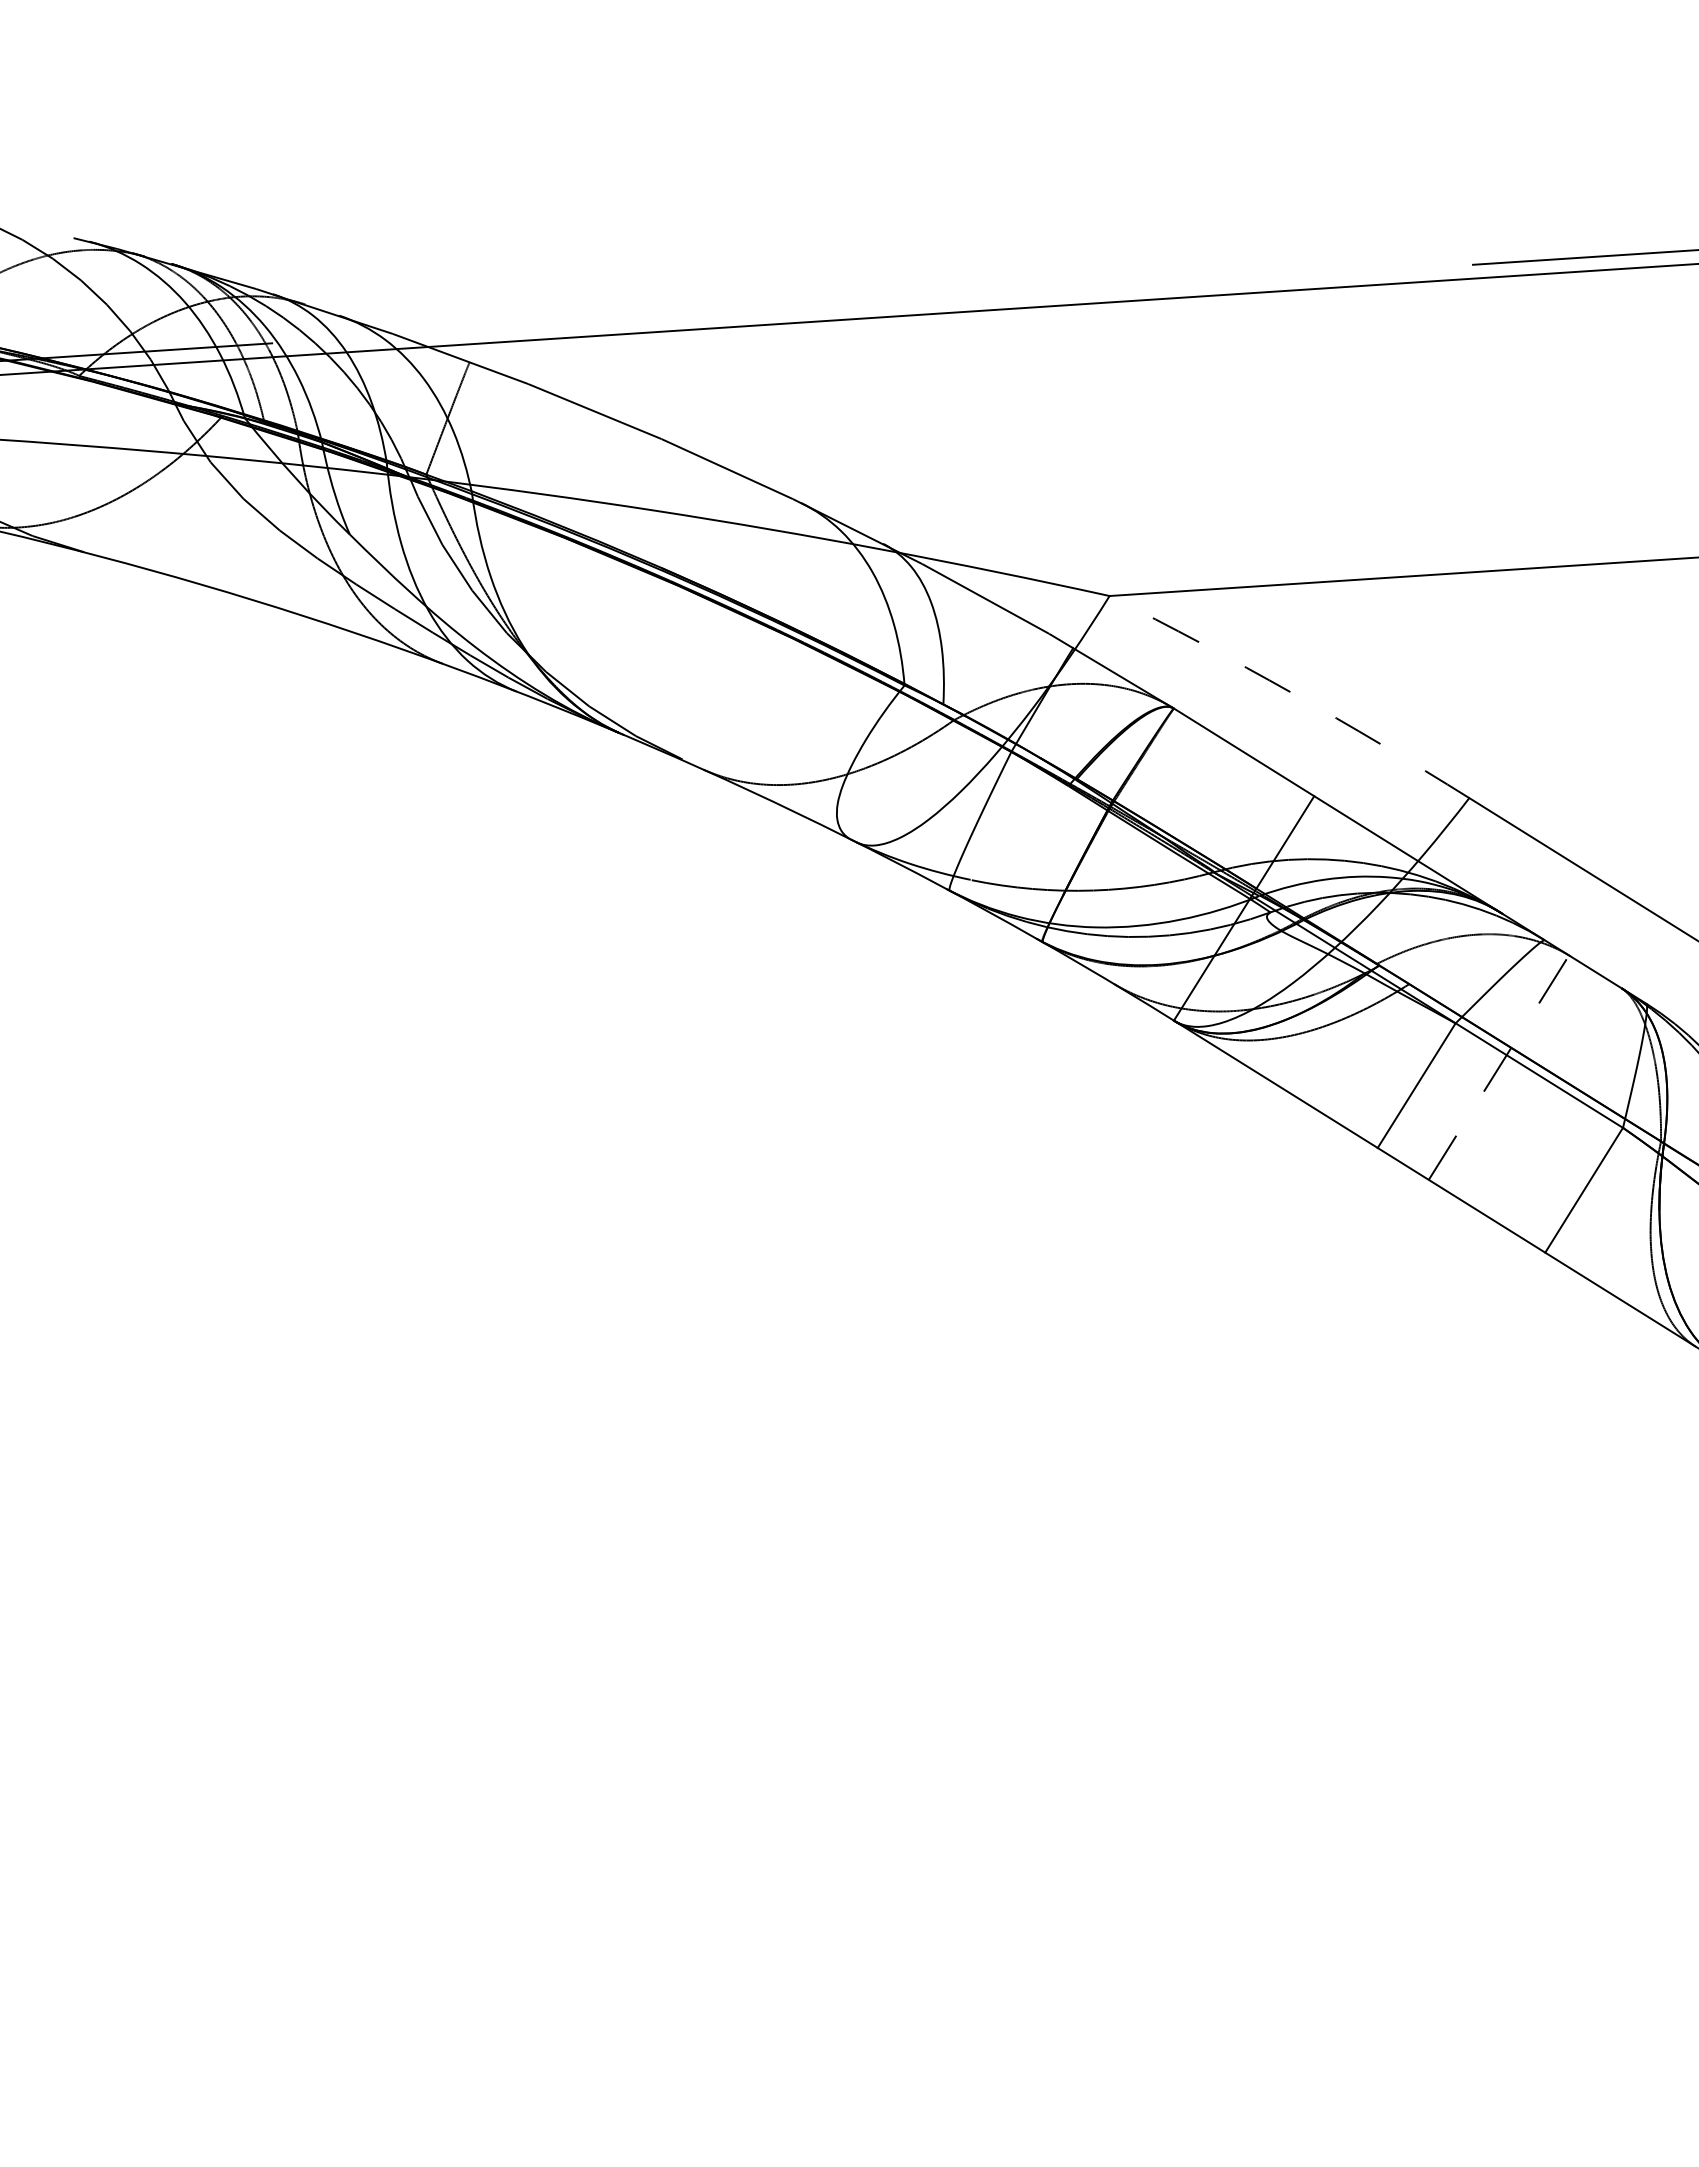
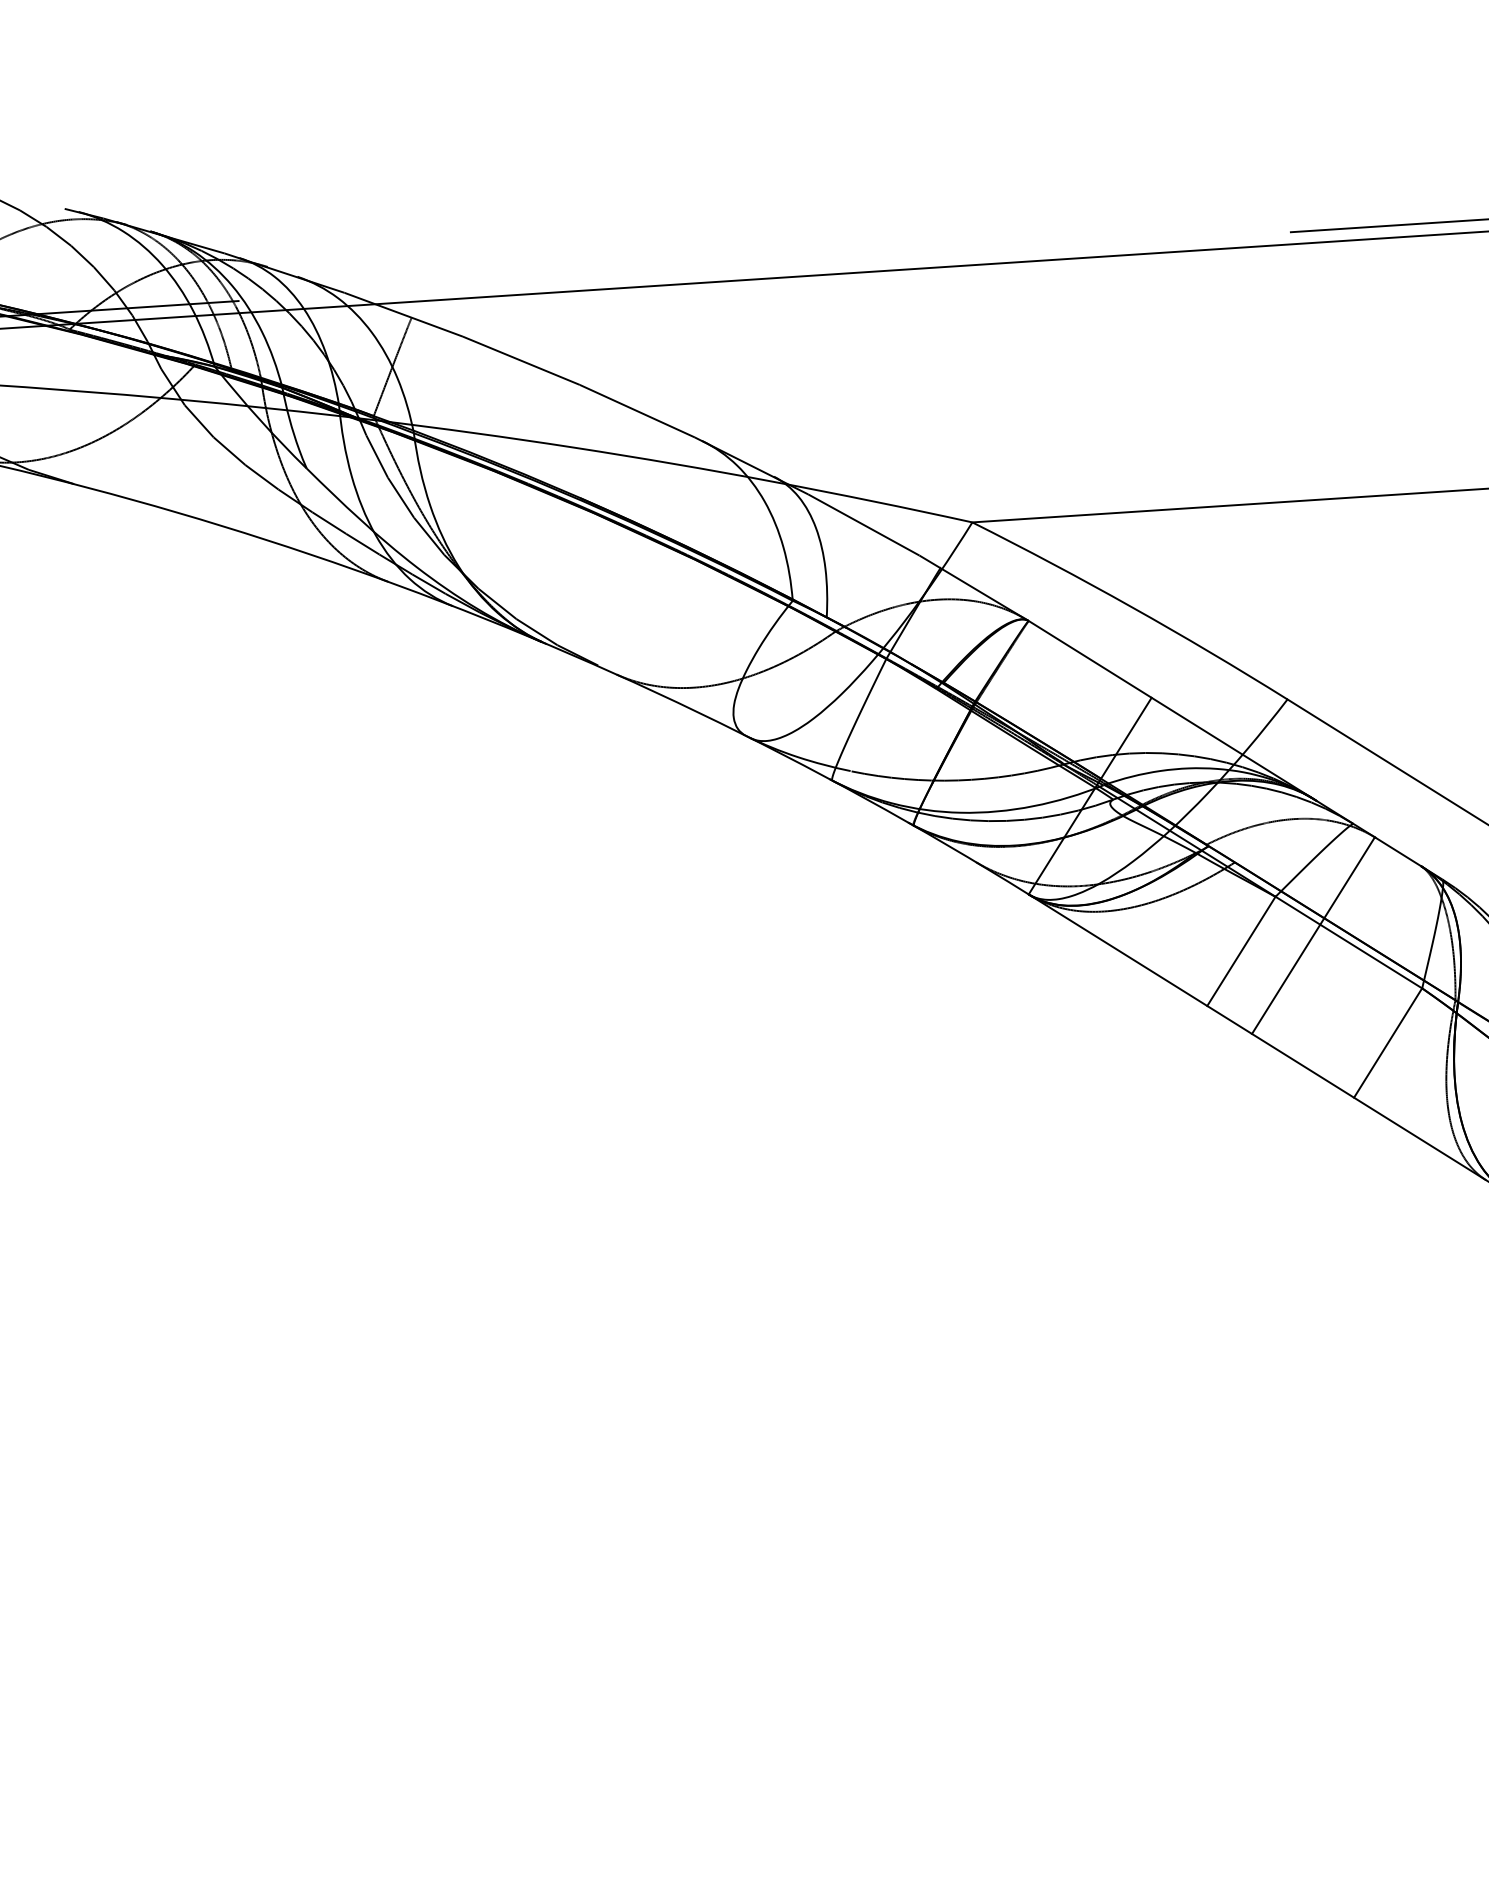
arc: (1291, 692) -> (1131, 606), dashed -> solid
line: (1499, 1067) -> (1313, 935), dashed -> solid

